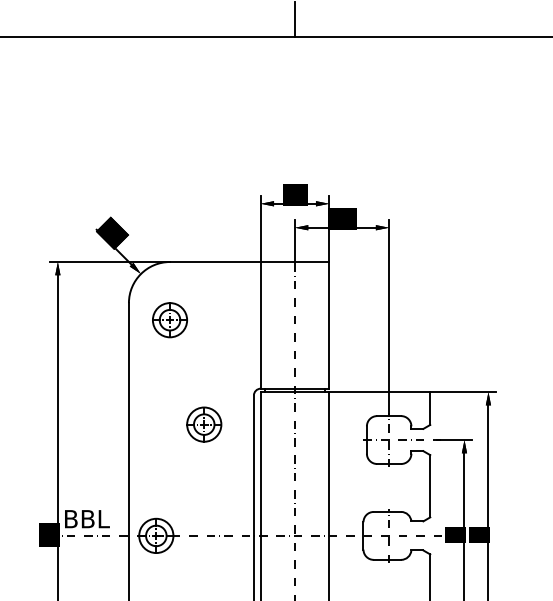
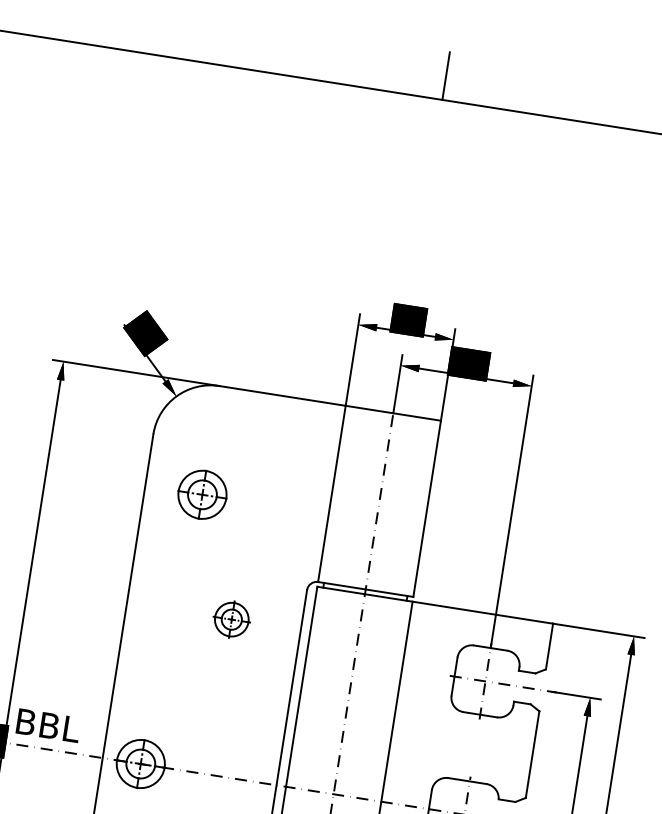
part: (169, 320) -> (201, 495), moved
part: (204, 424) -> (232, 619), size x0.7

